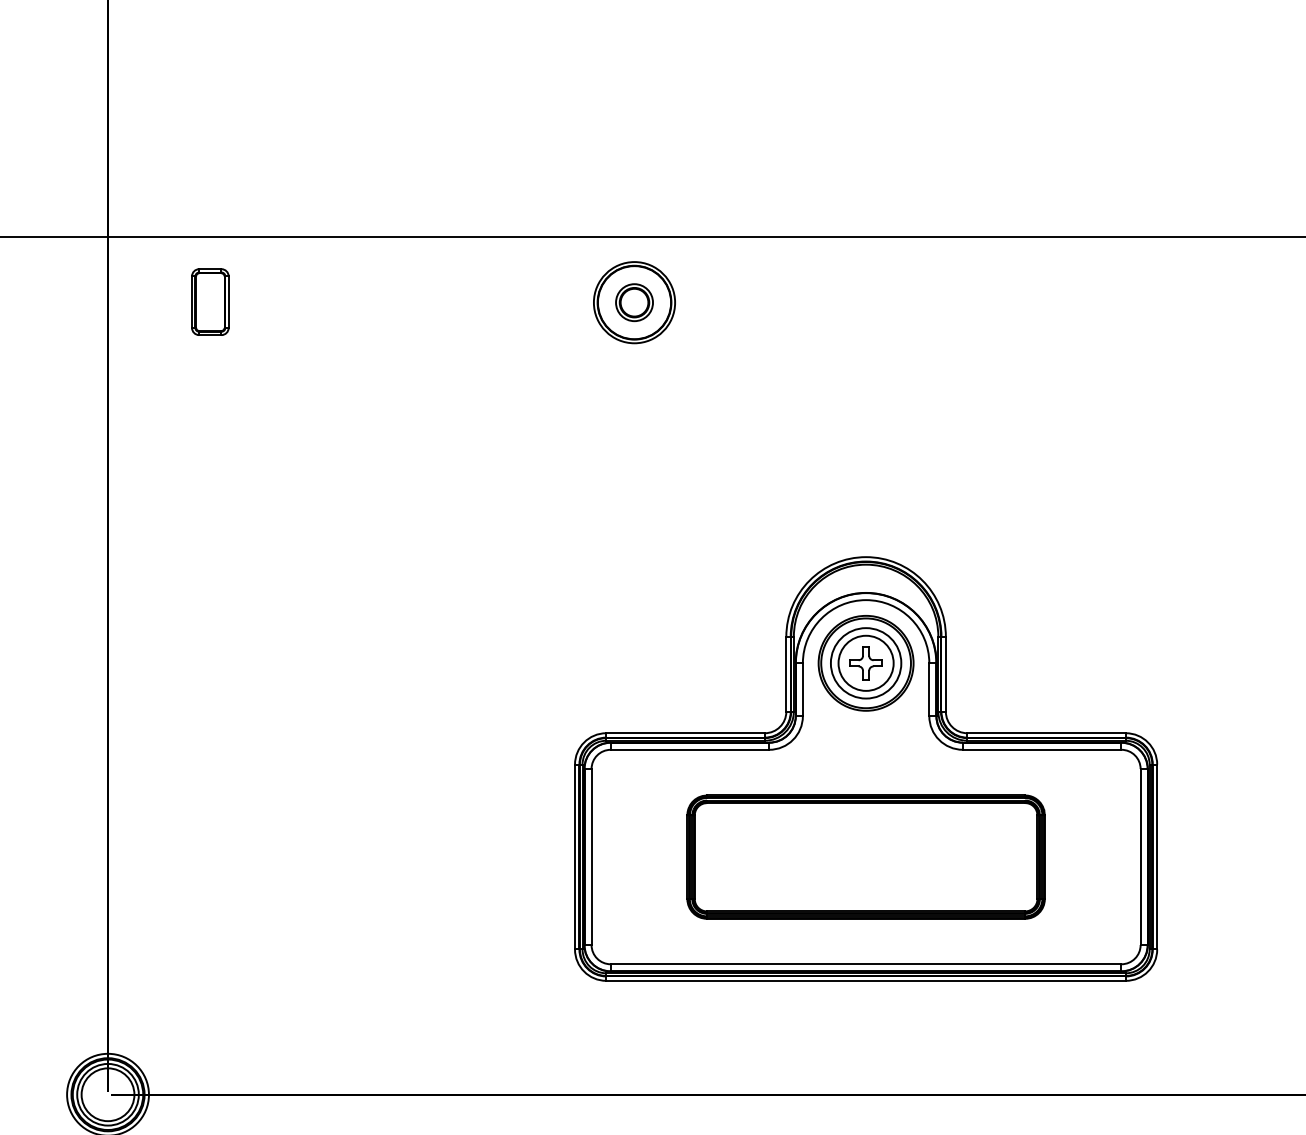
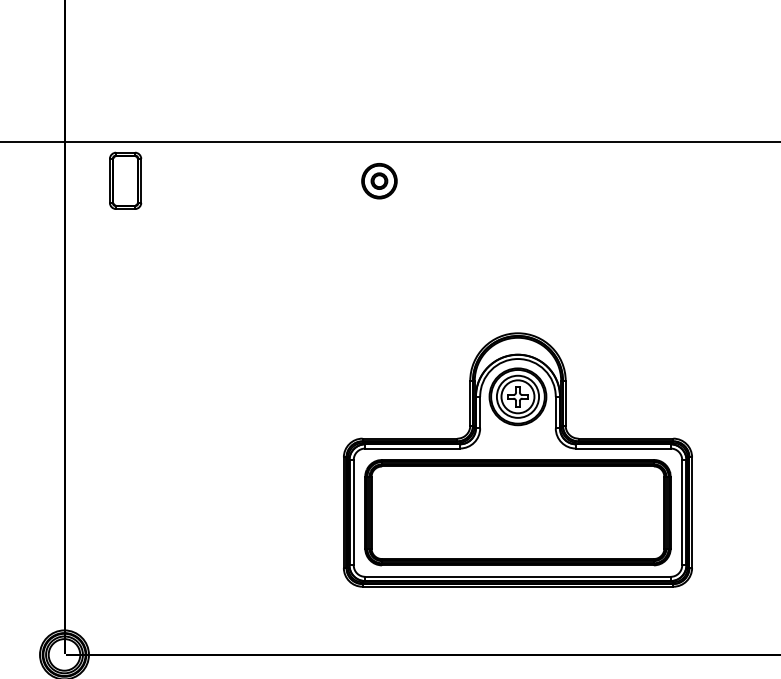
part: (209, 301) -> (125, 180), size x1.43
part: (634, 303) -> (379, 181), size x0.71
part: (865, 856) -> (517, 512), size x1.43

